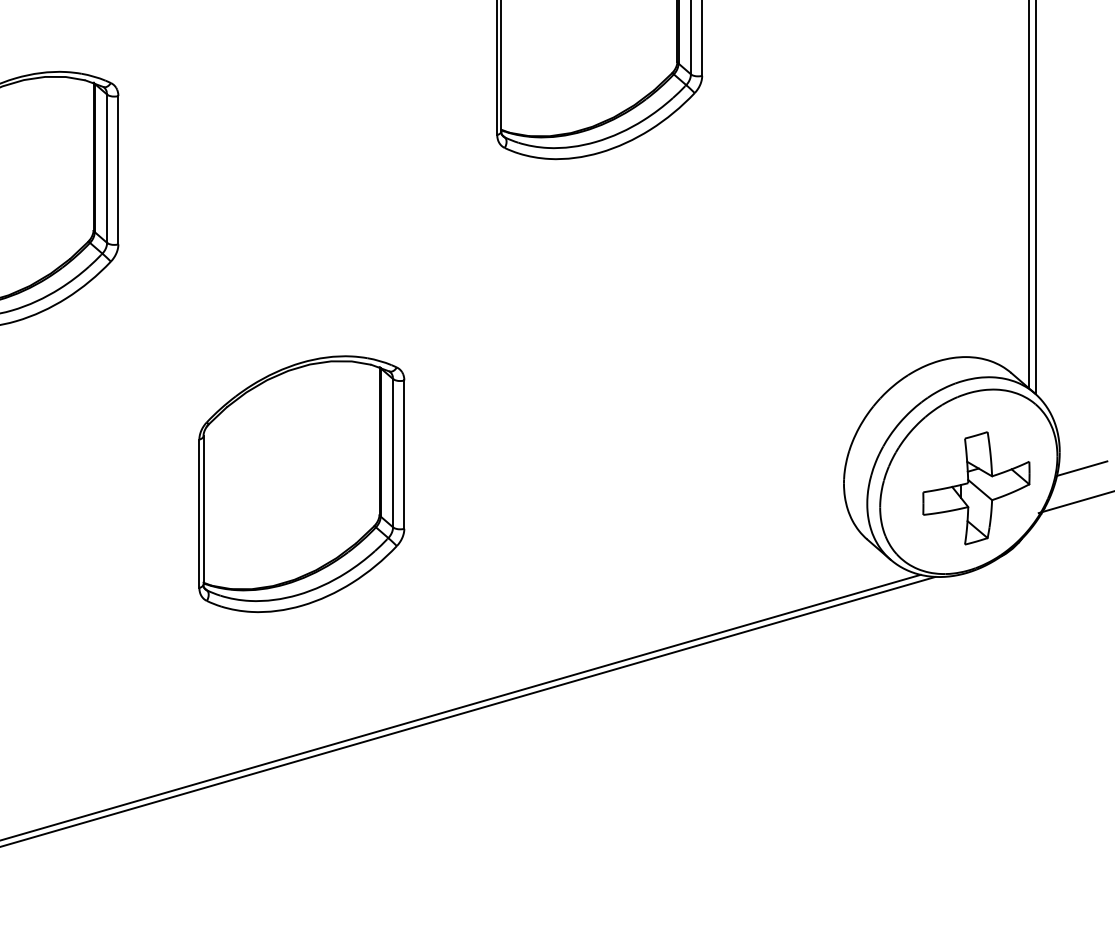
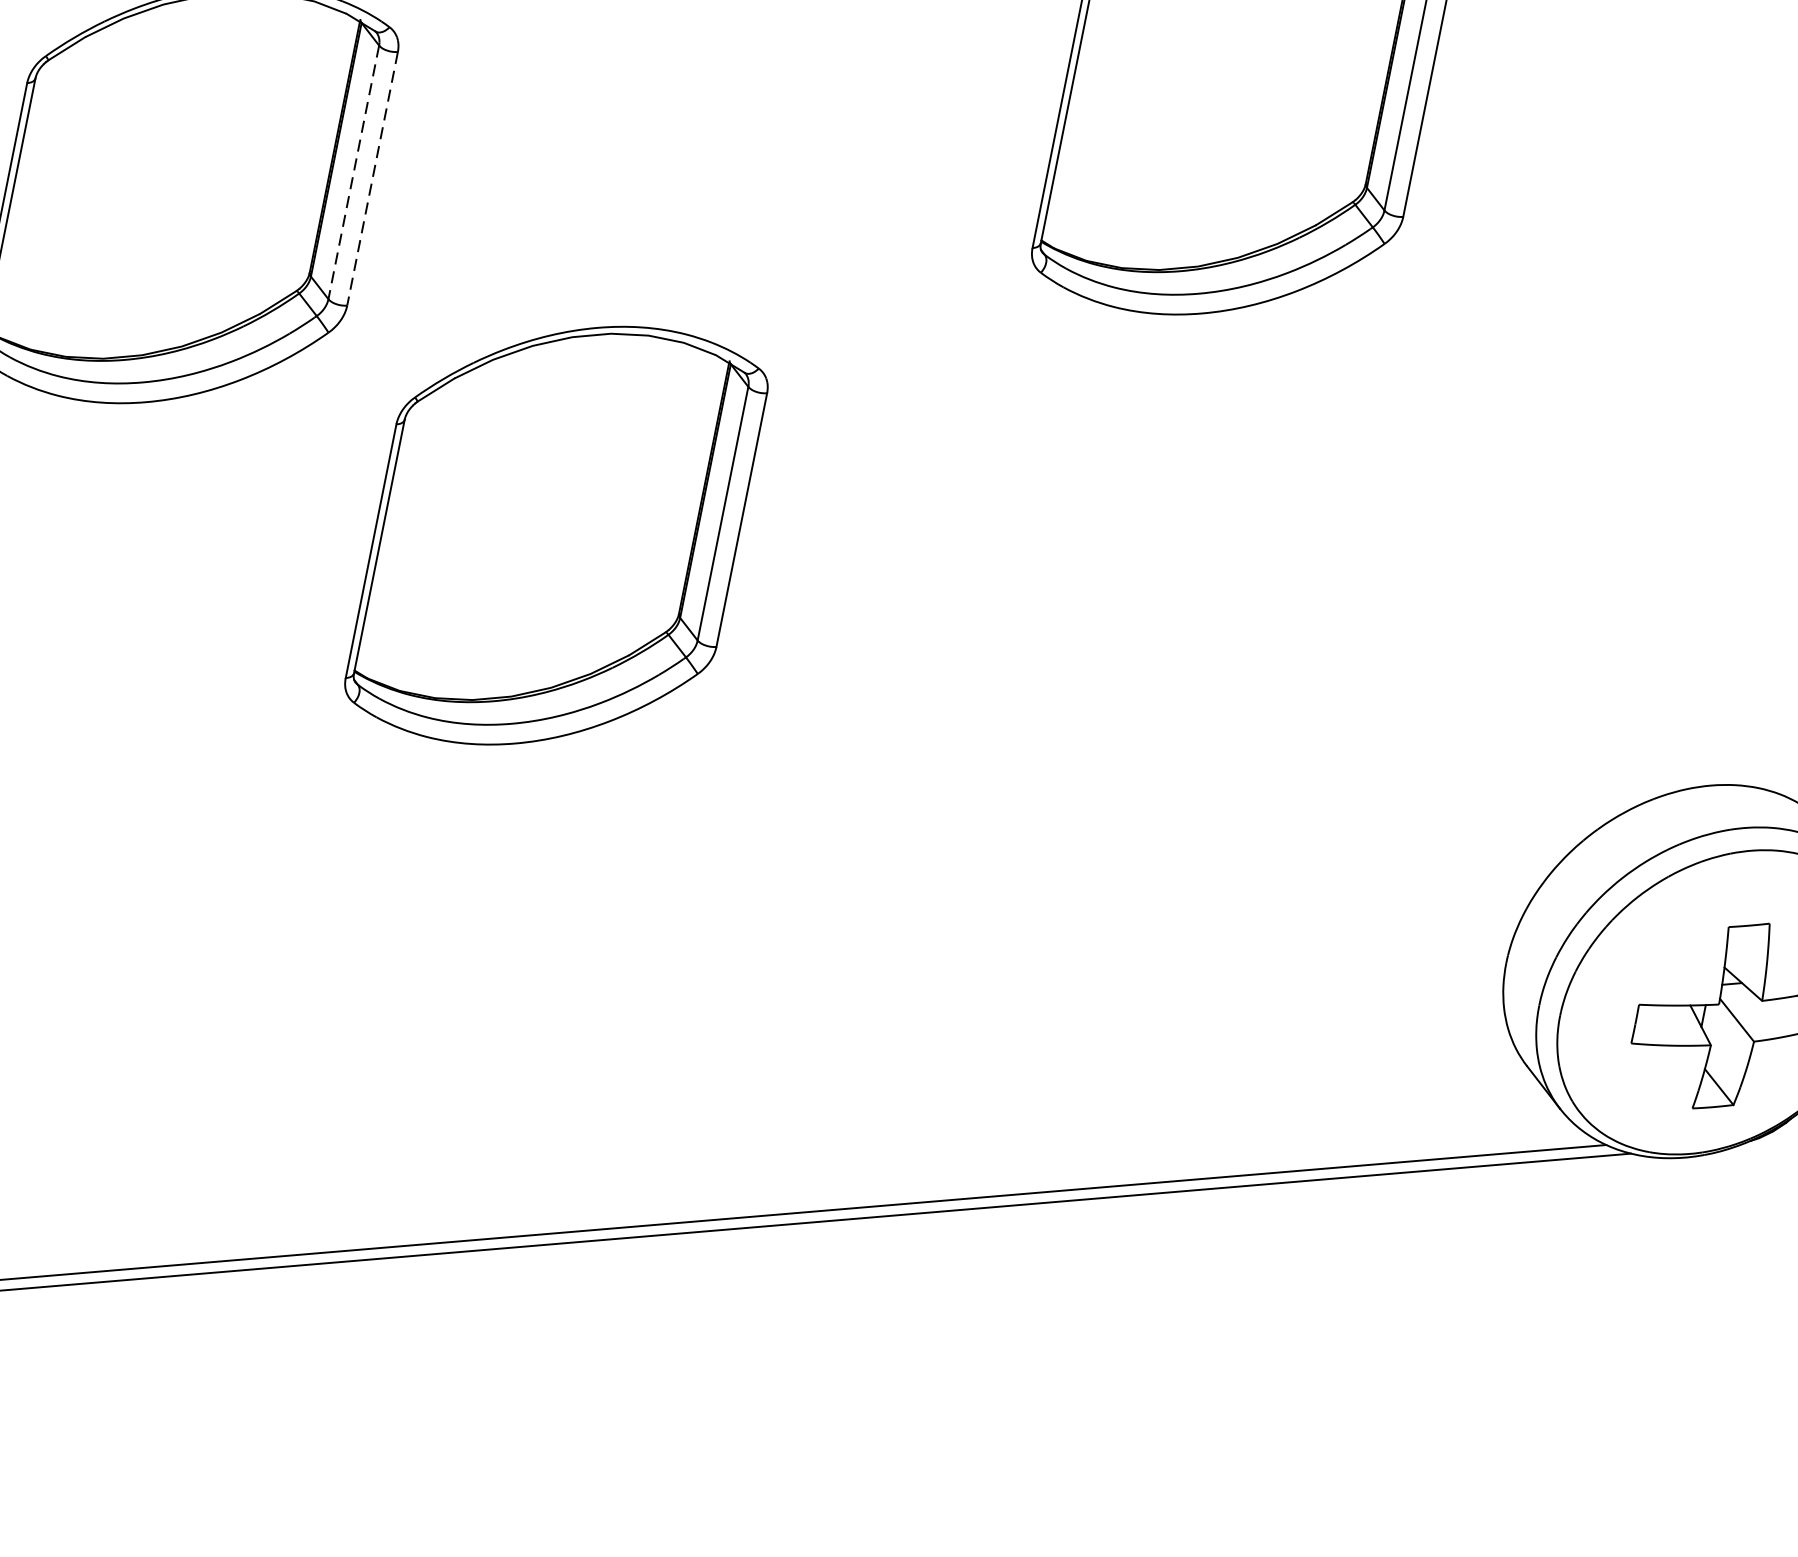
line: (107, 169) -> (354, 173), solid -> dashed
line: (118, 170) -> (372, 179), solid -> dashed
part: (301, 484) -> (555, 536), moved

